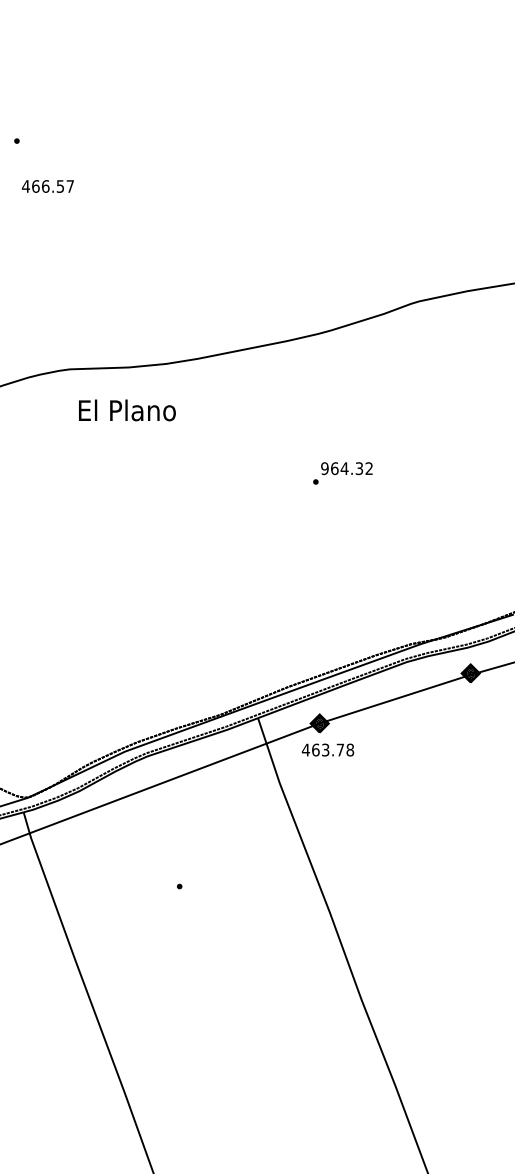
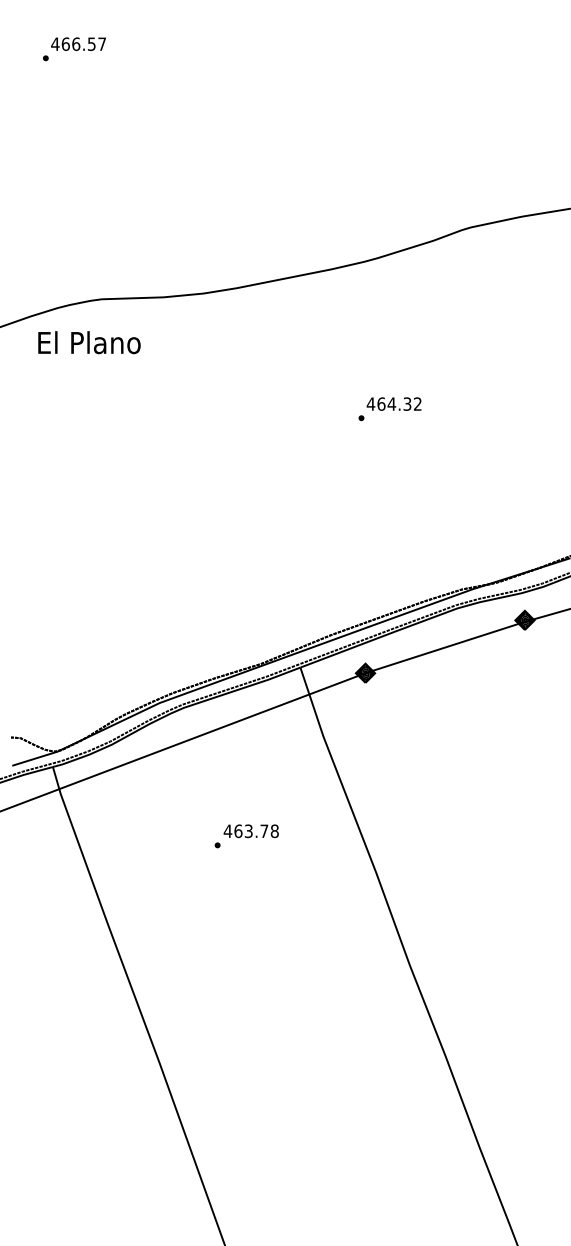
text: (47, 185) -> (78, 43), moved
text: (127, 410) -> (89, 342), moved
text: (324, 468) -> (370, 403), 964.32 -> 464.32
text: (327, 750) -> (250, 831), moved

